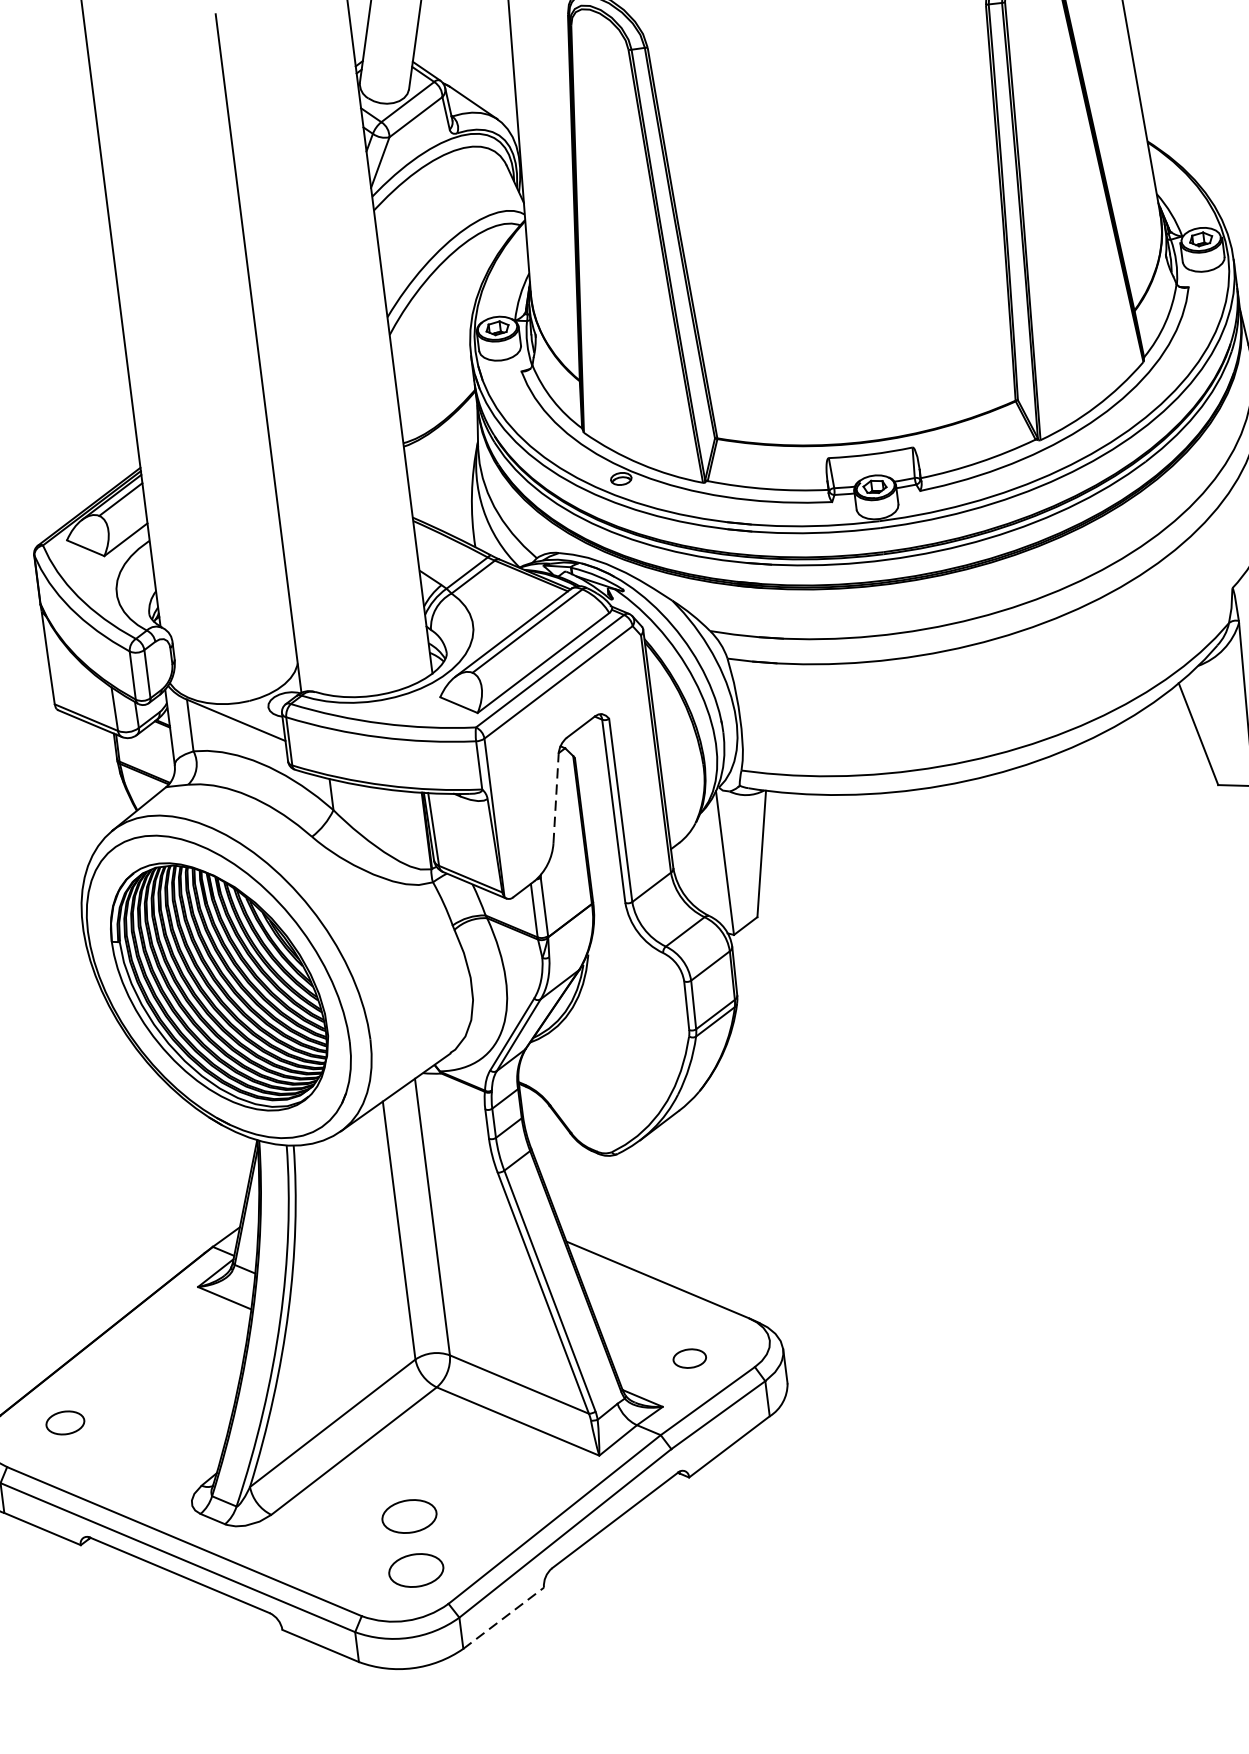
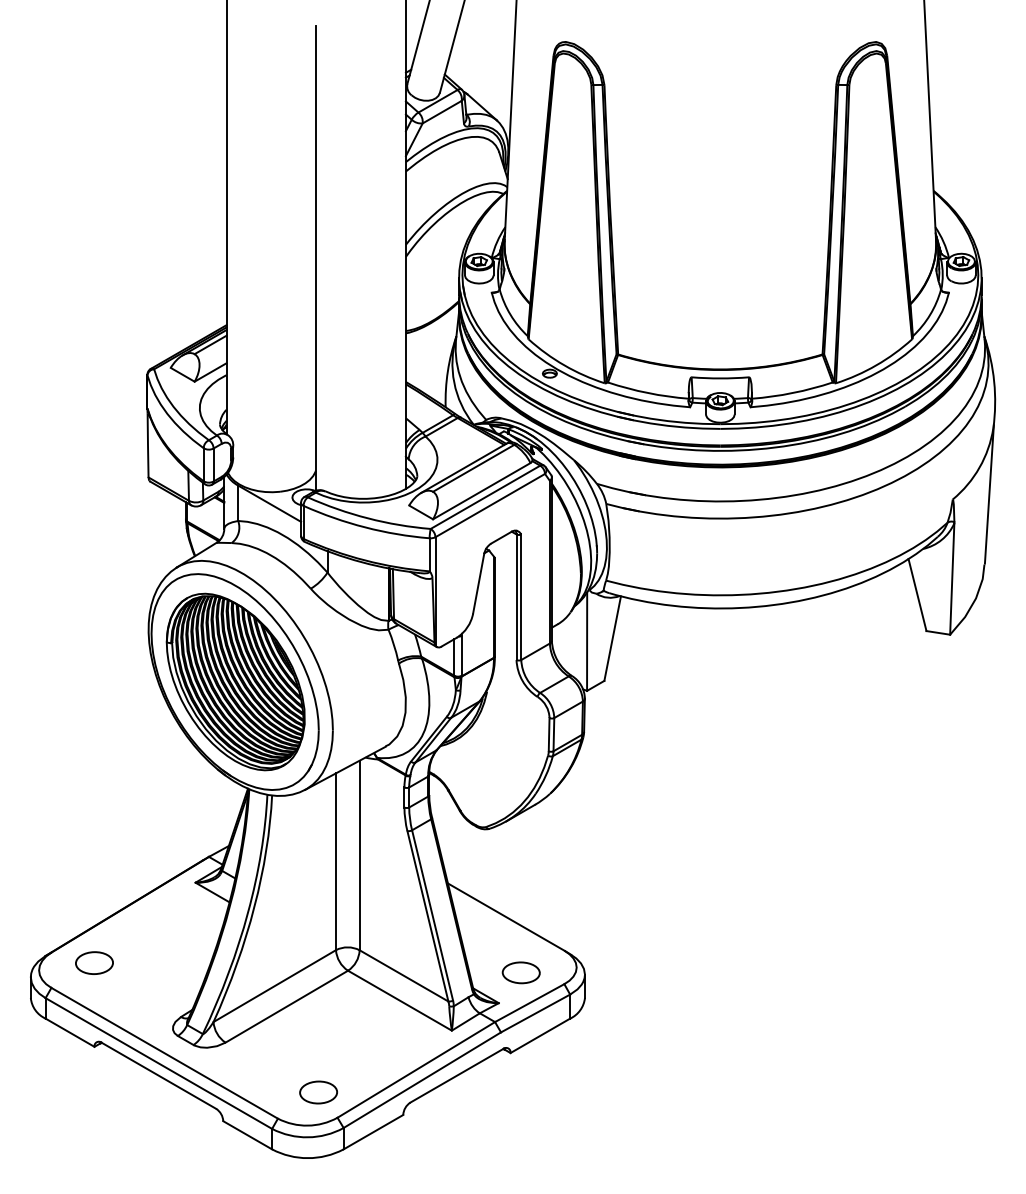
line: (555, 798) -> (478, 583), dashed -> solid
part: (688, 1358) -> (520, 972), size x1.67
part: (65, 1422) -> (94, 962), size x1.43
part: (409, 1516) -> (318, 1055), removed
line: (503, 1617) -> (373, 1131), dashed -> solid

